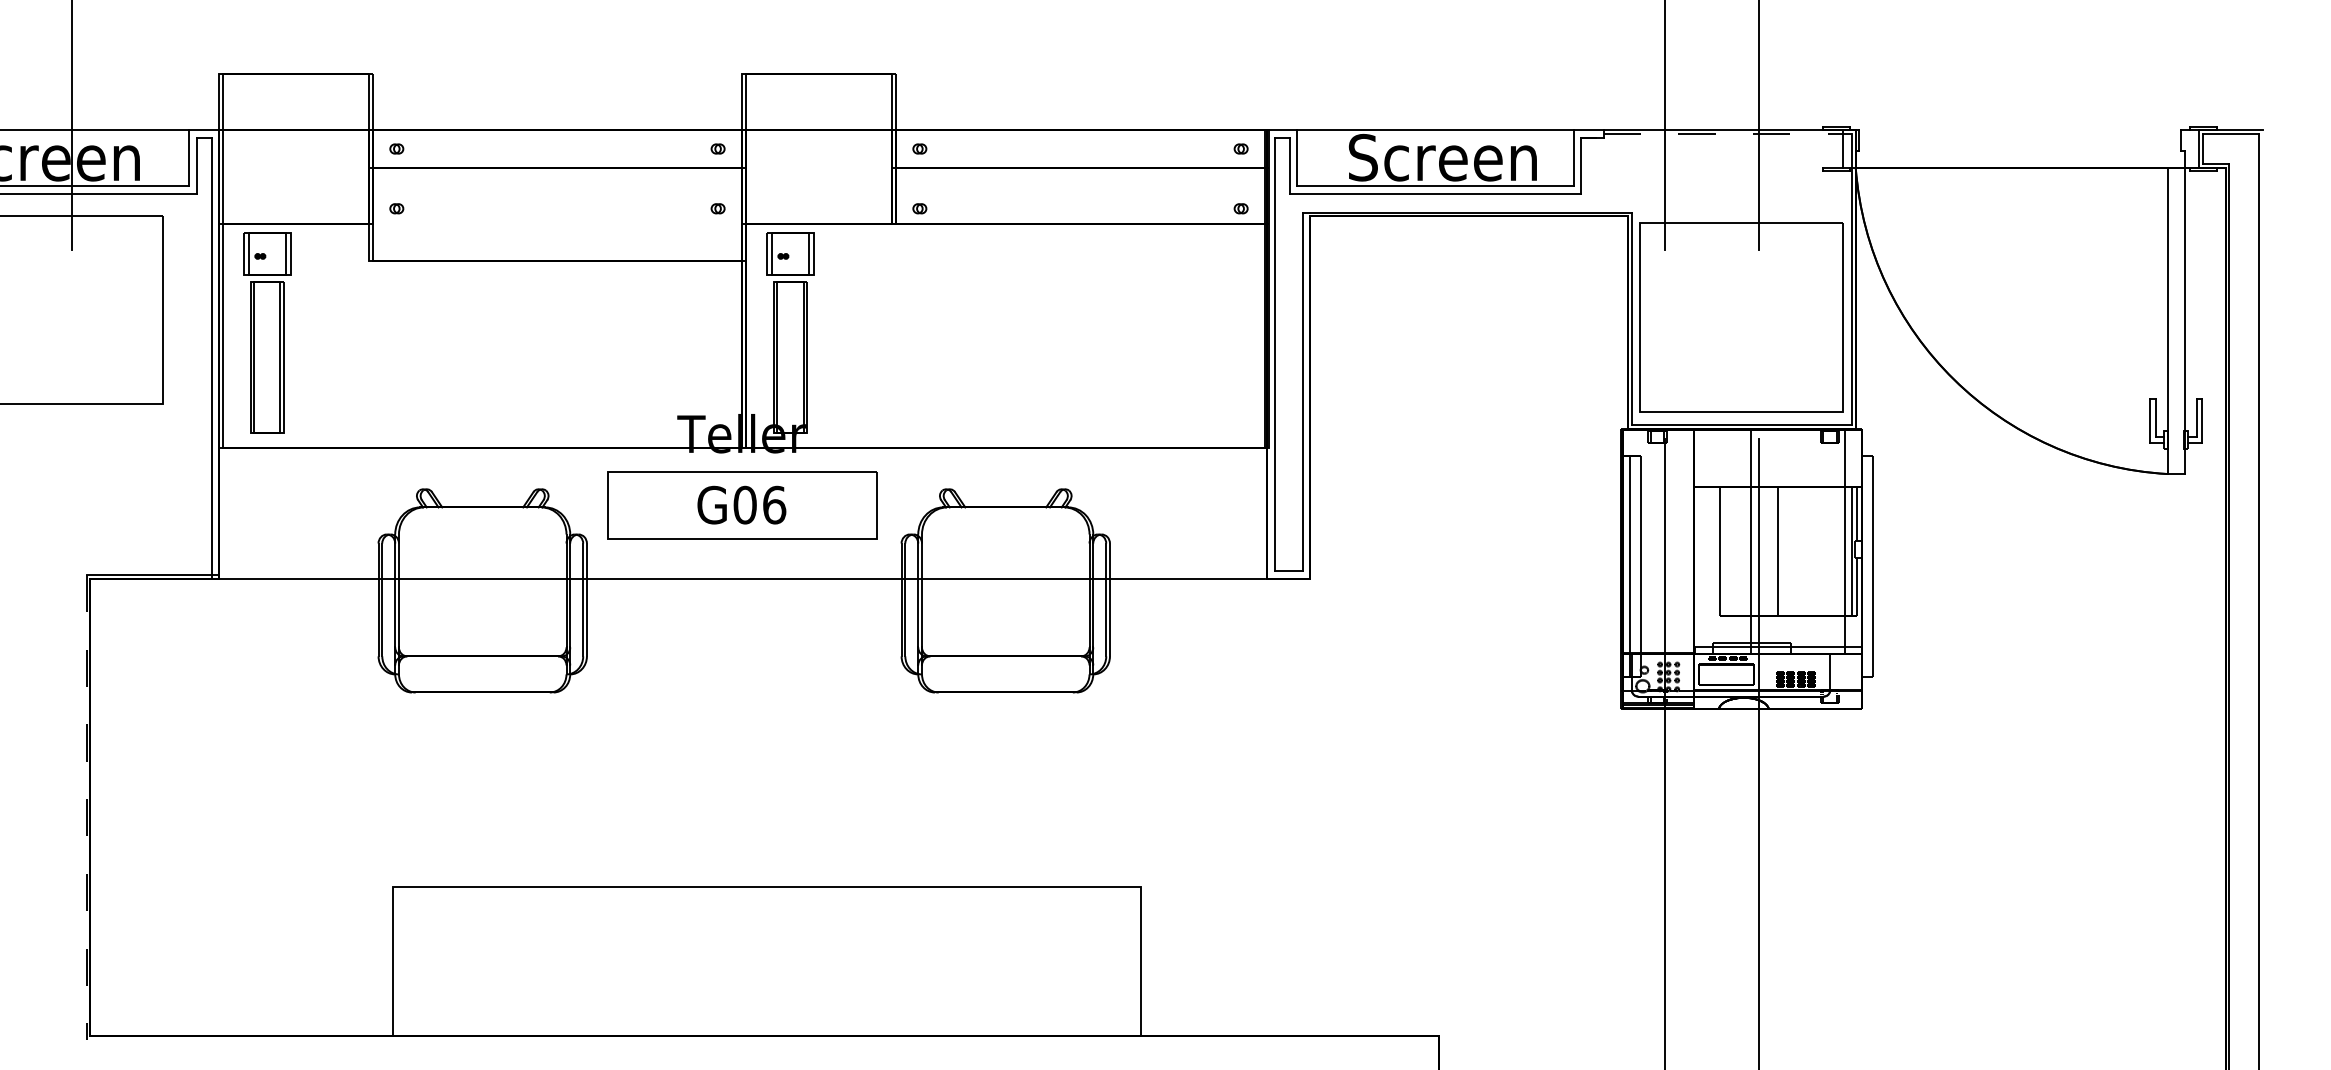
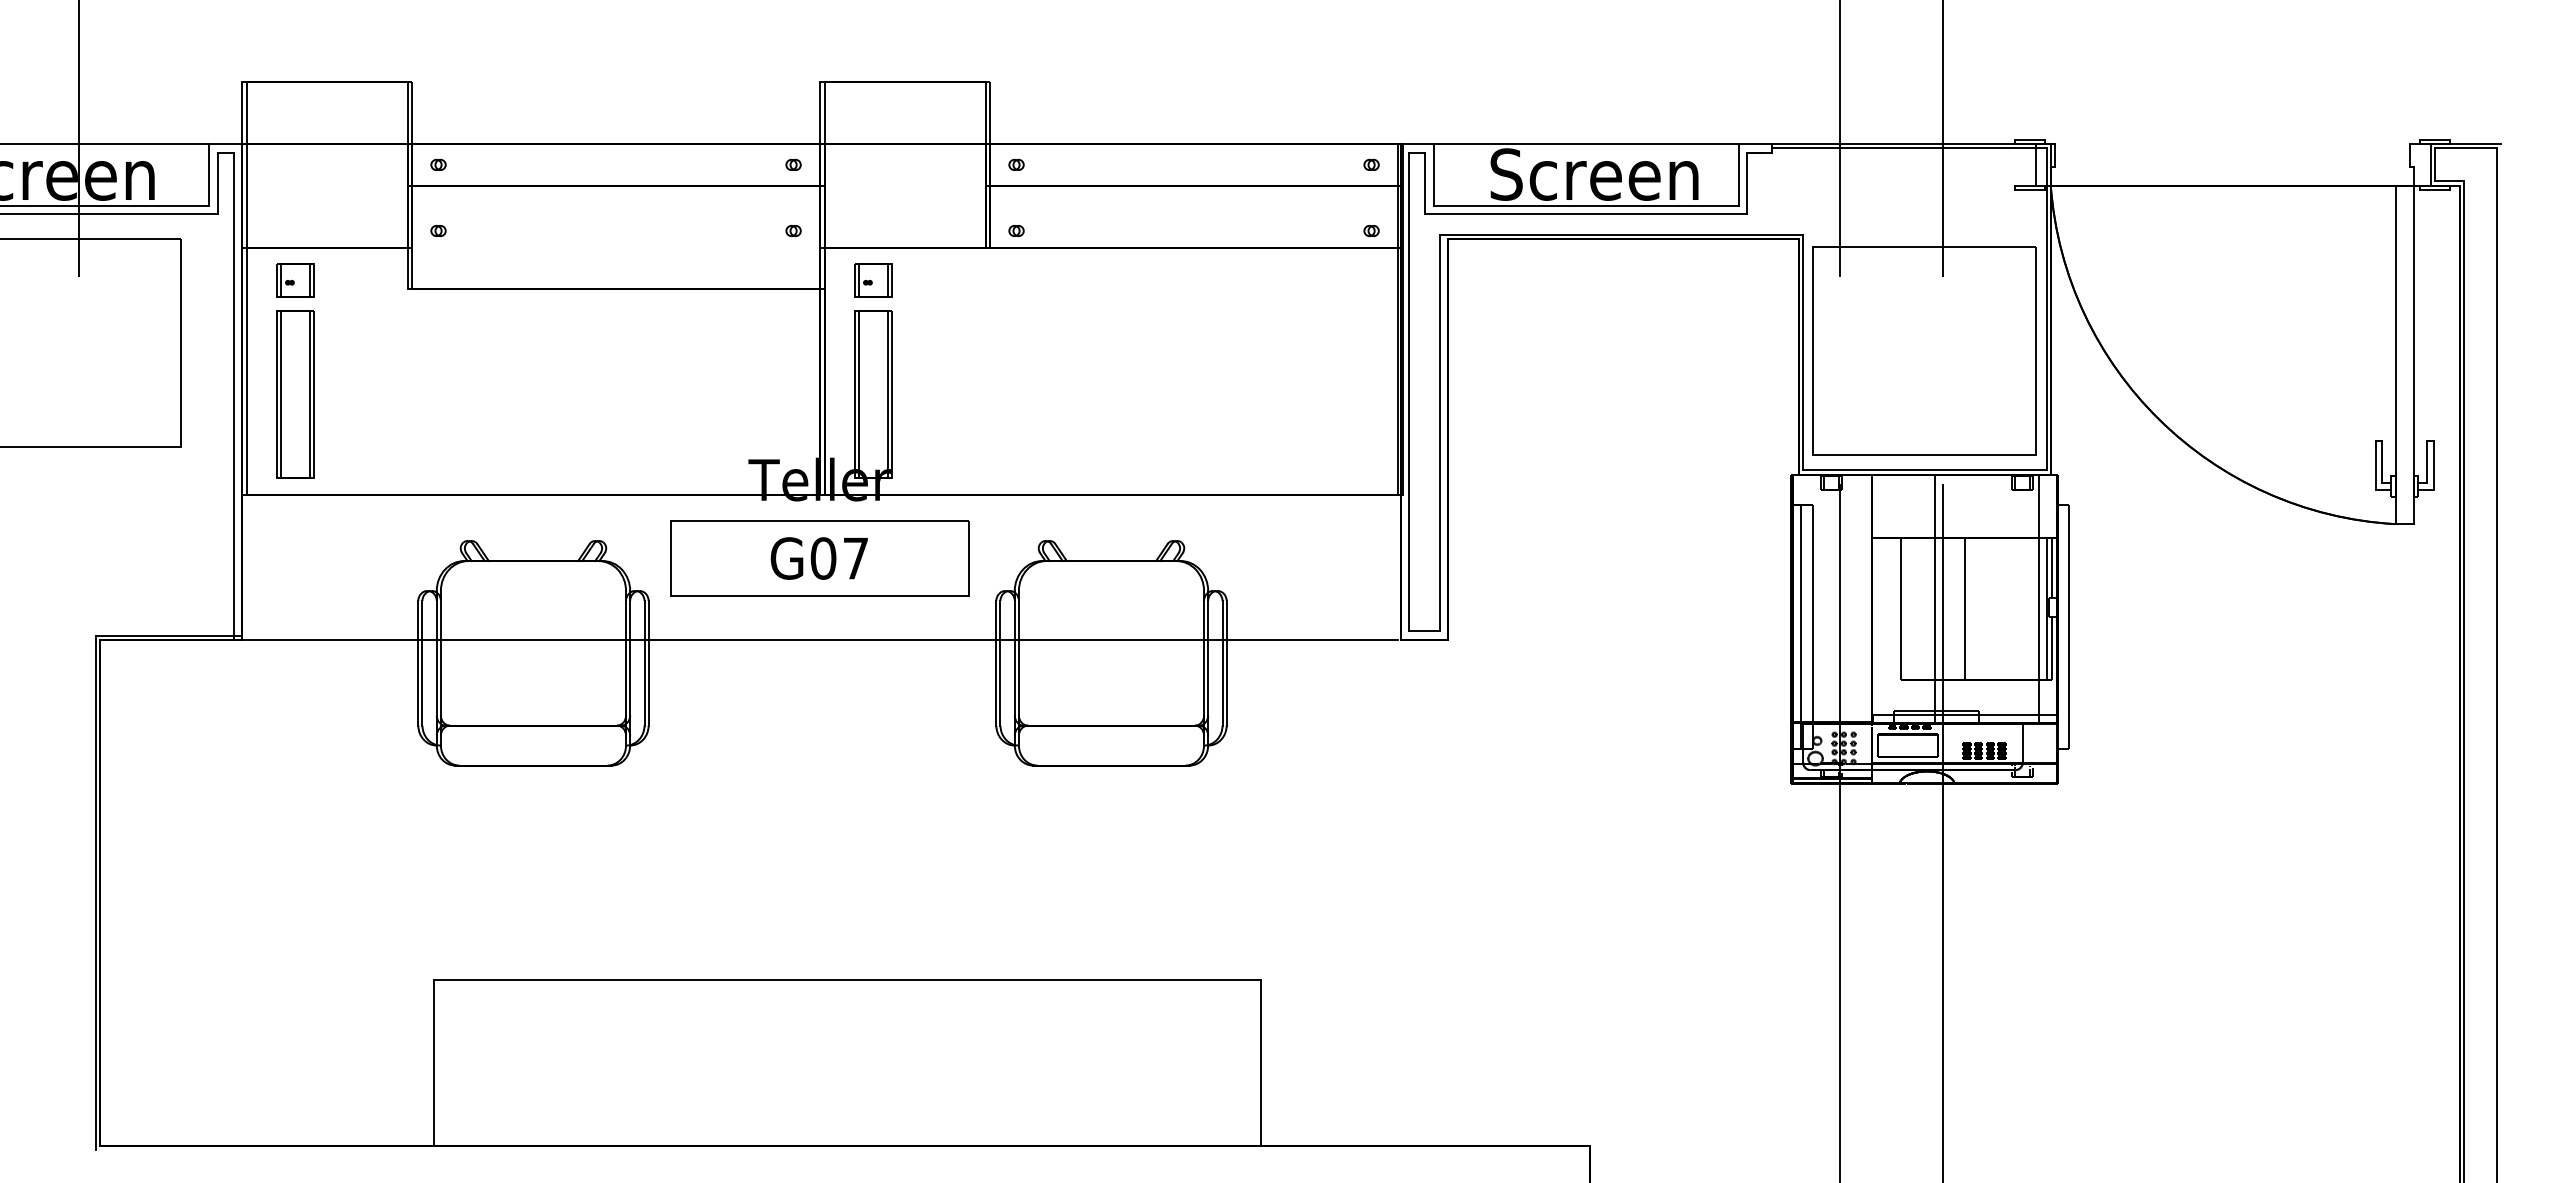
line: (1727, 134) -> (1909, 148), dashed -> solid
part: (267, 253) -> (295, 280), size x0.71
part: (790, 253) -> (873, 280), size x0.71
text: (774, 505) -> (855, 558), G06 -> G07
line: (86, 808) -> (95, 893), dashed -> solid

